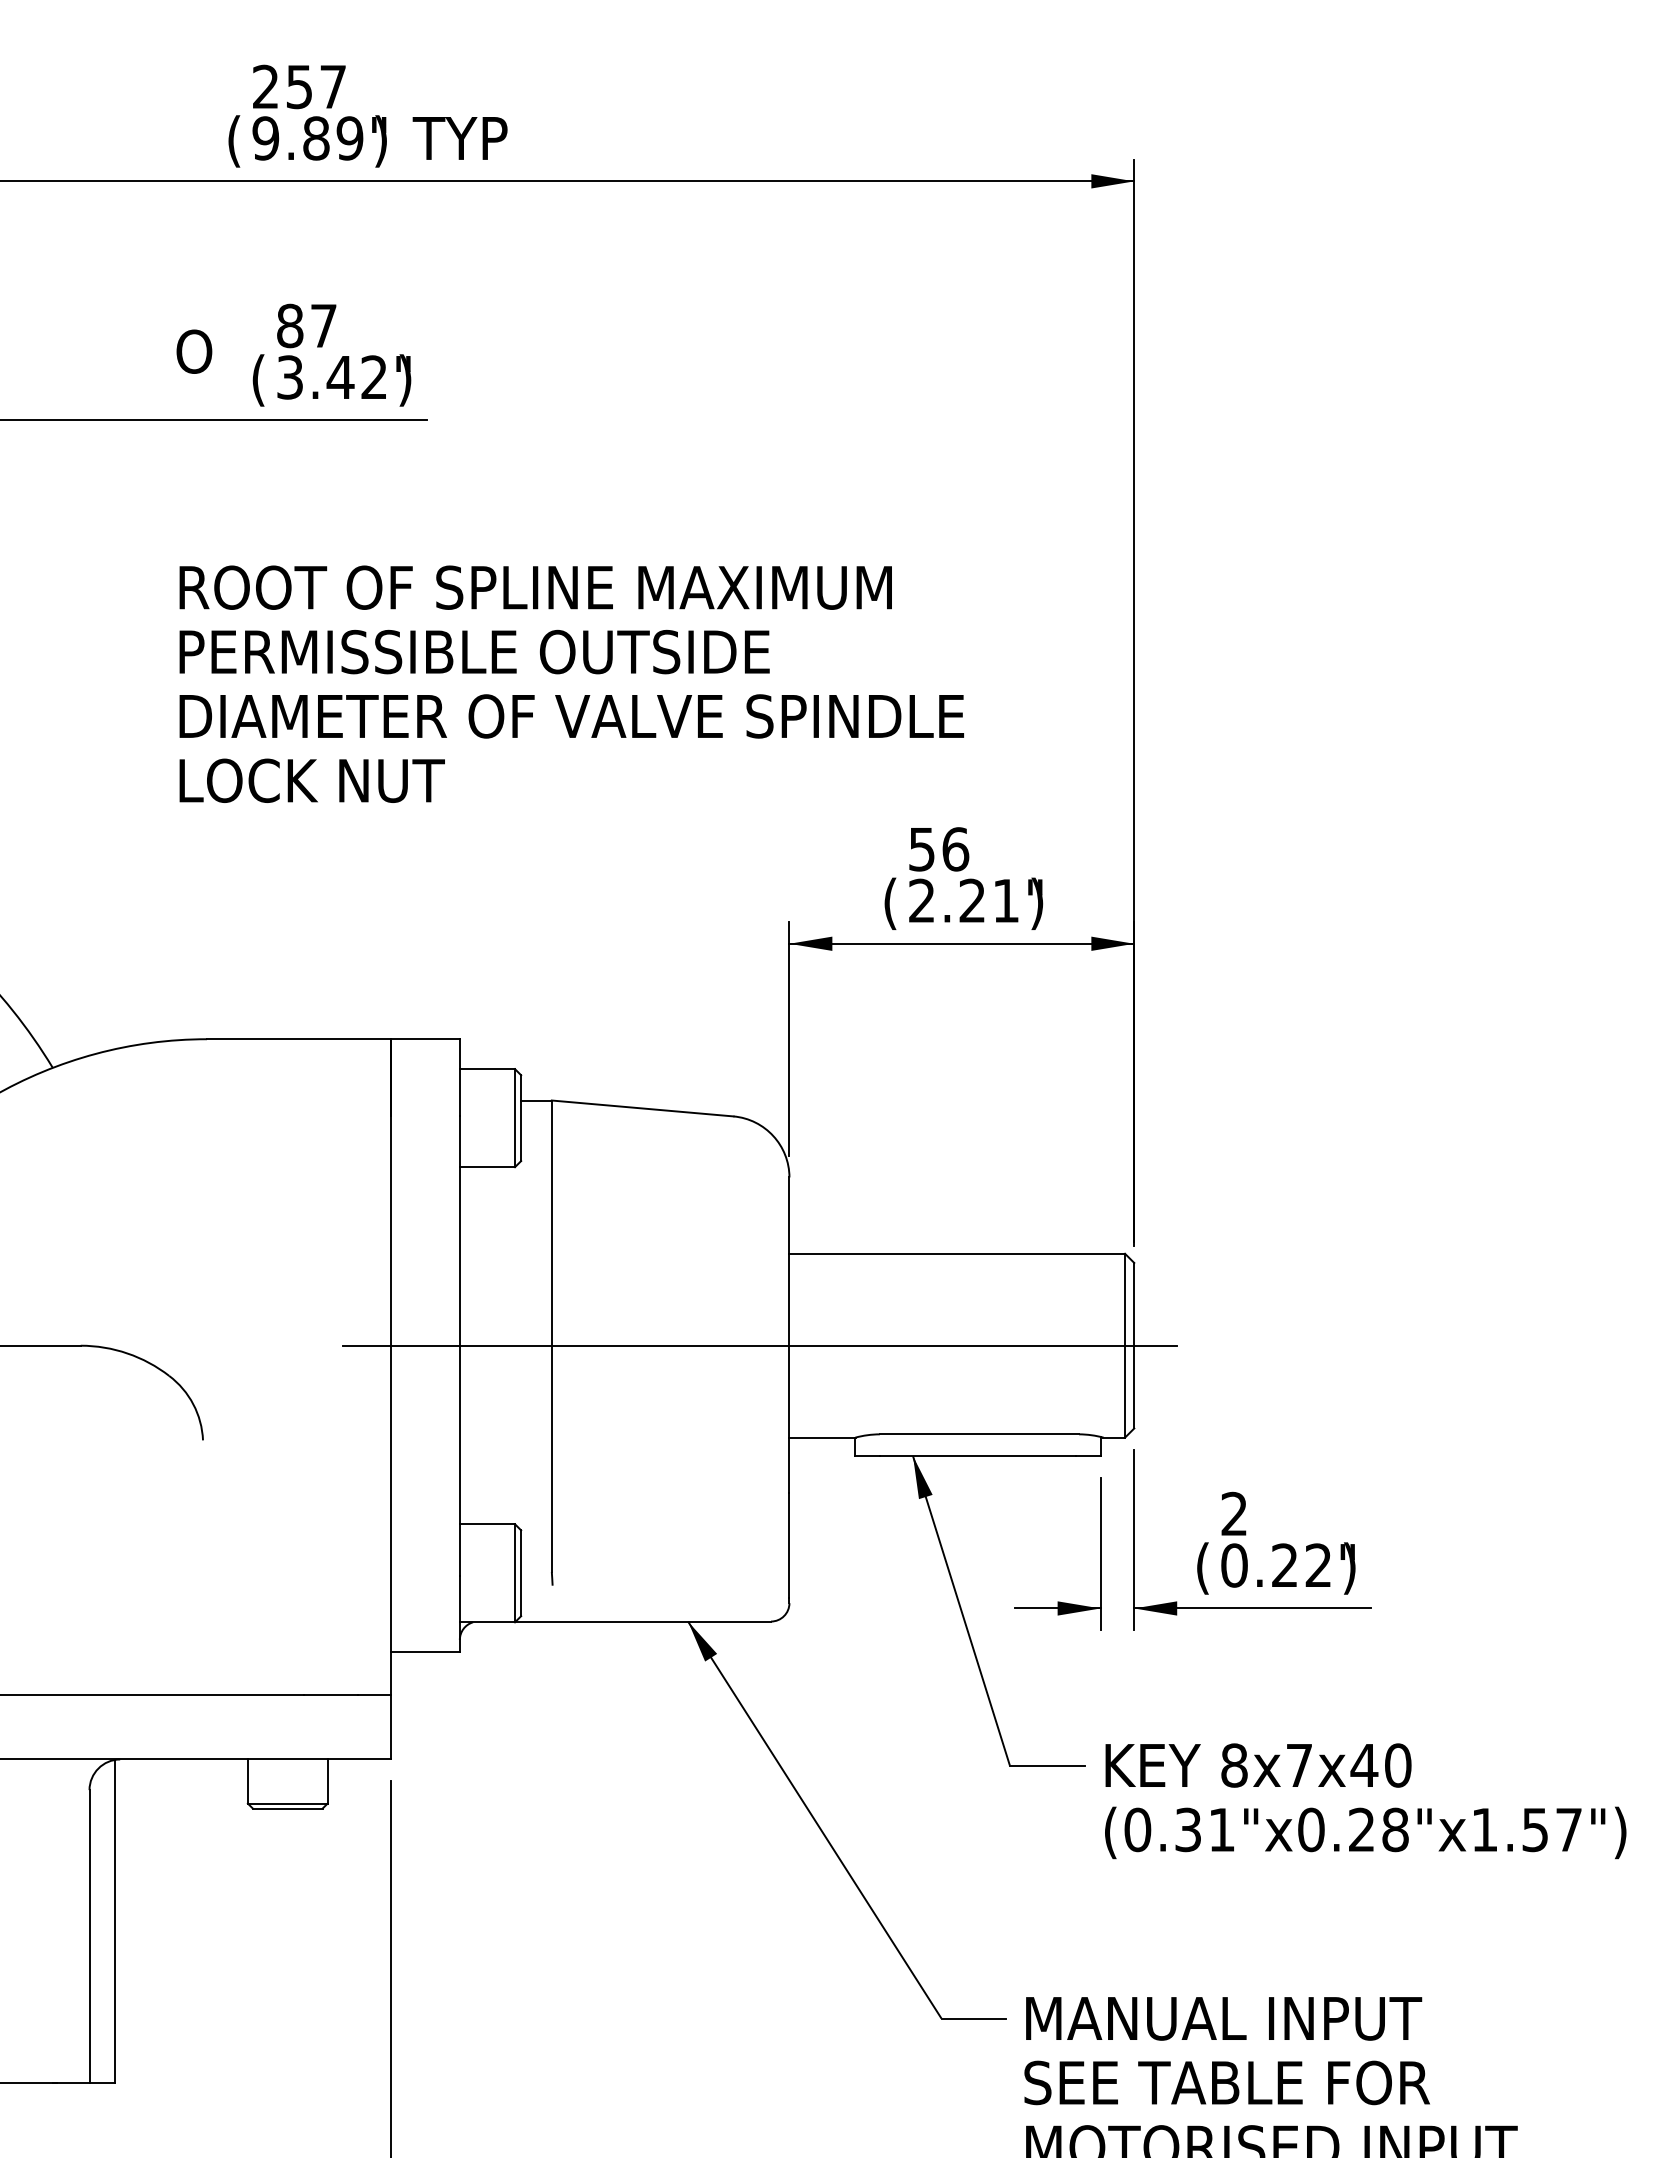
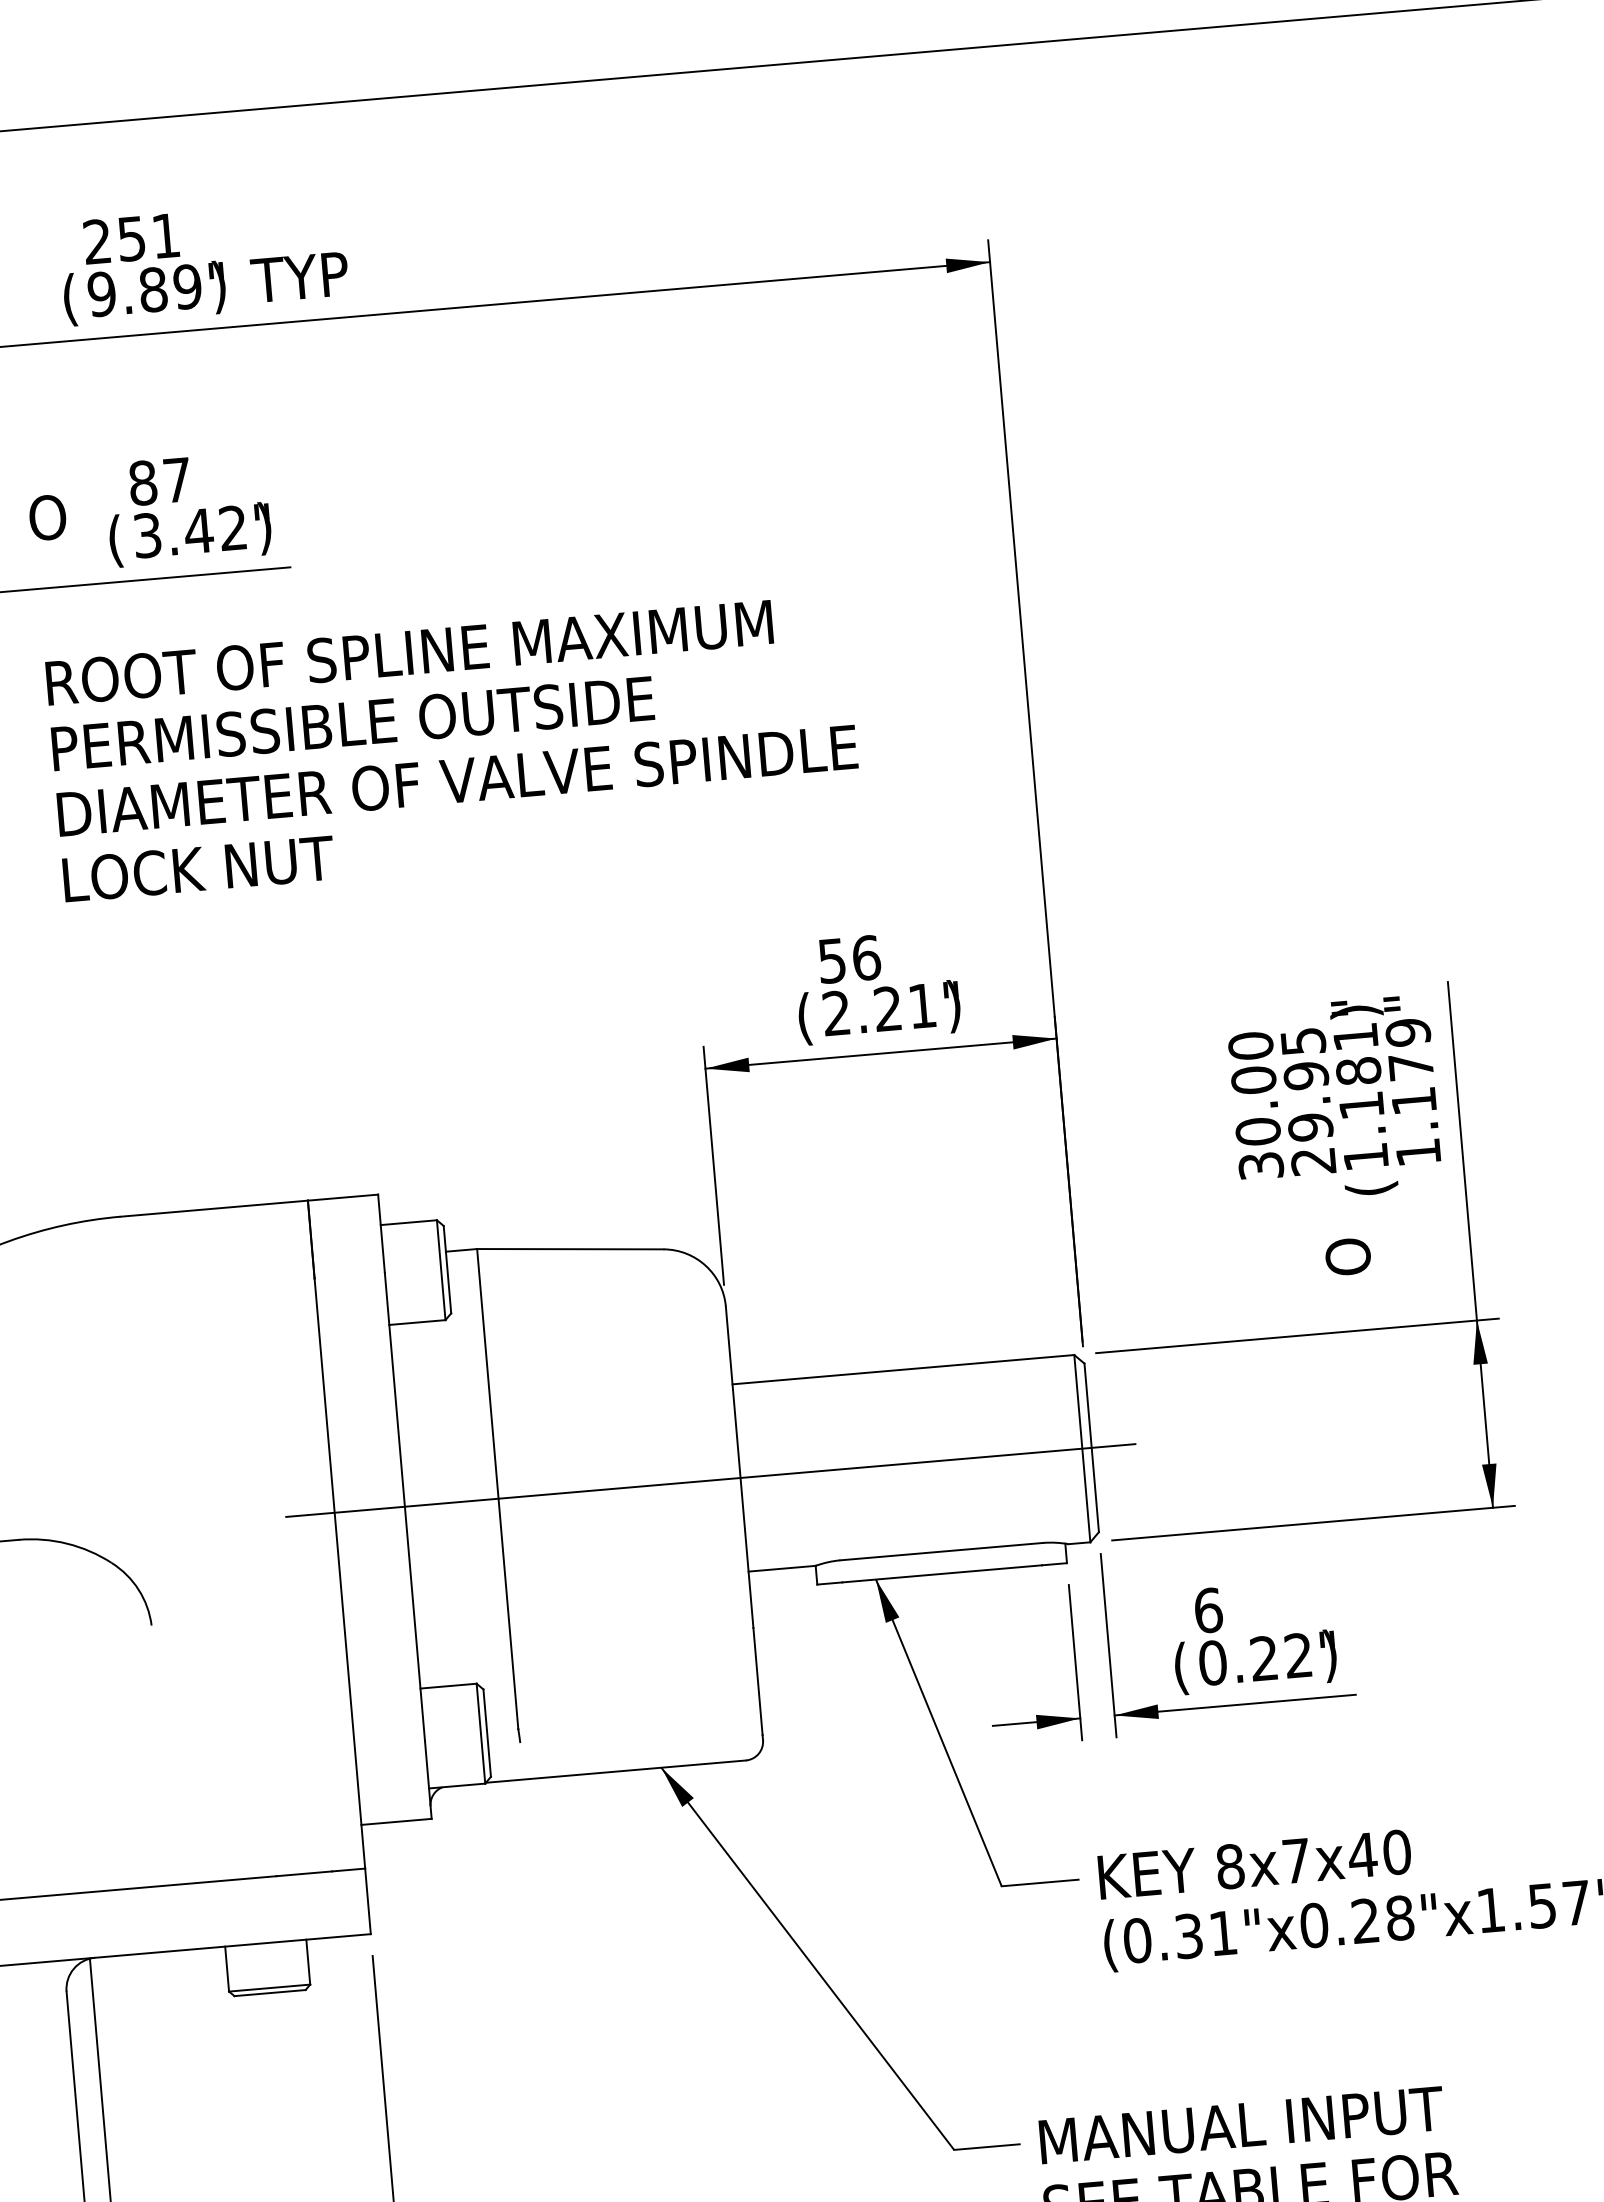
text: (332, 86) -> (165, 235), 257 -> 251
text: (571, 683) -> (454, 747), moved
part: (1378, 1179) -> (1325, 1257), added
text: (1234, 1513) -> (1208, 1609), 2 -> 6

